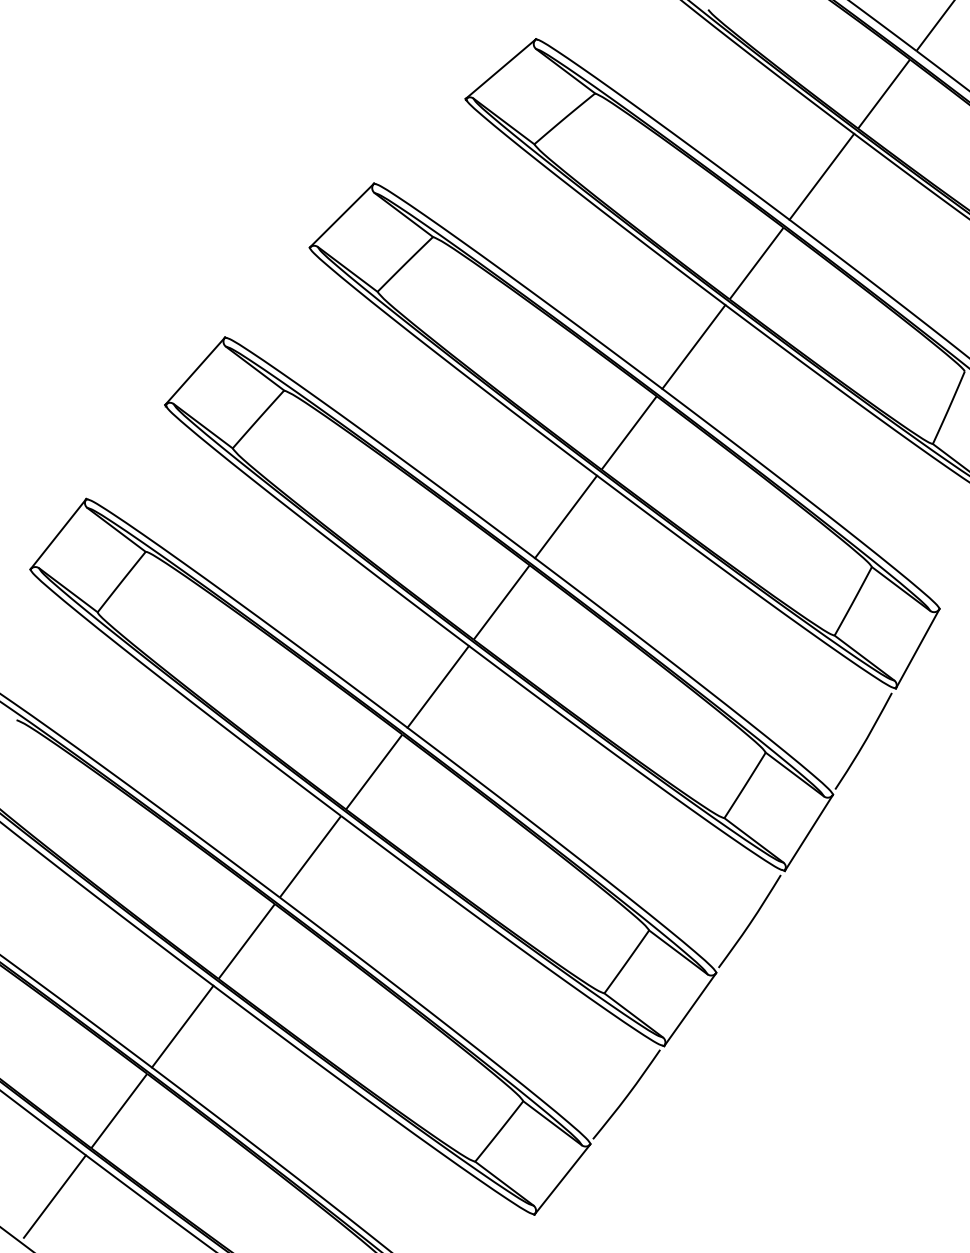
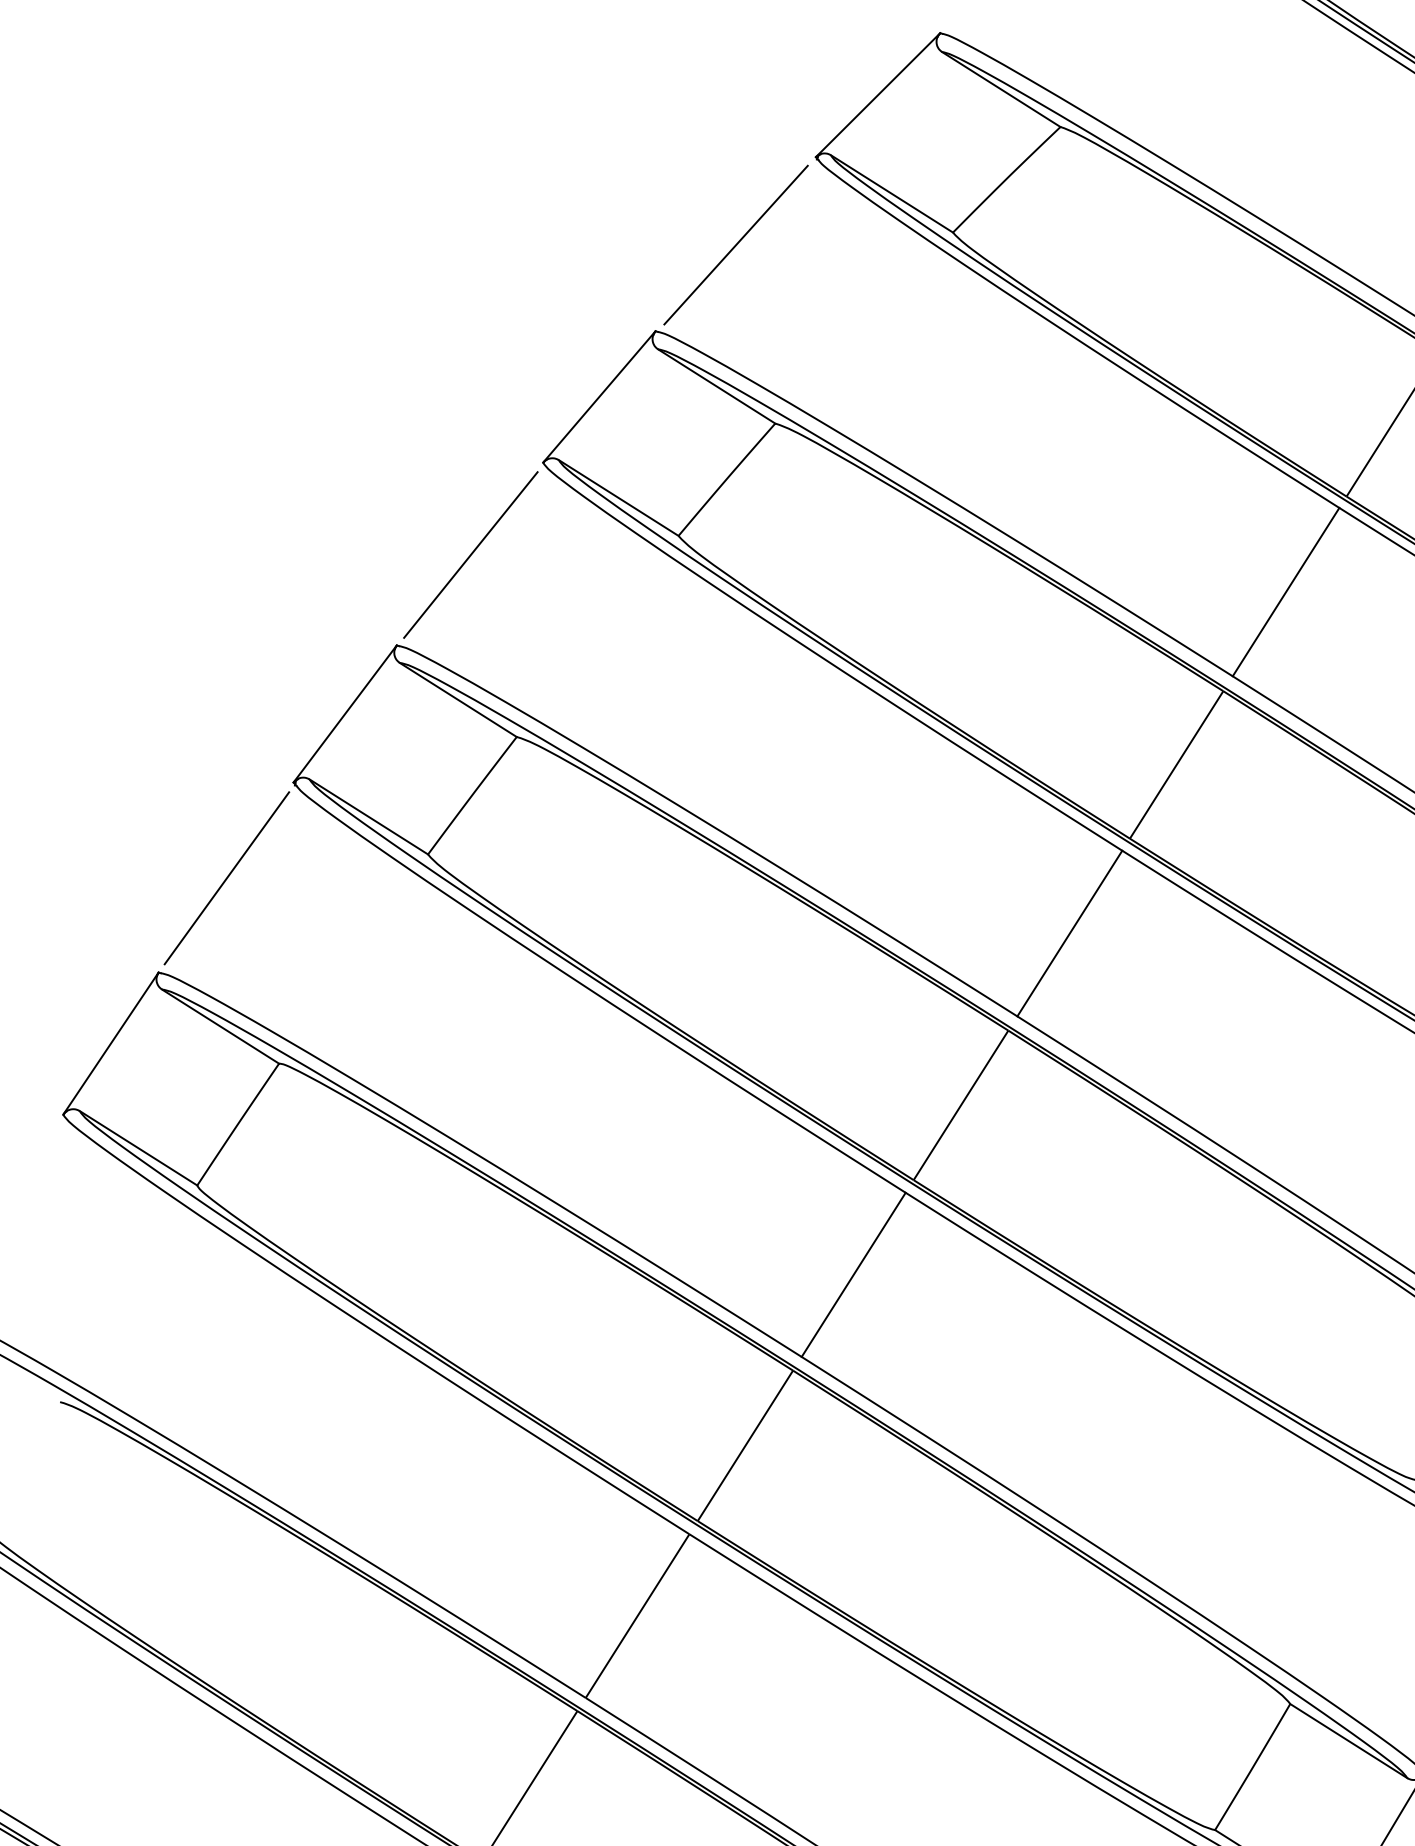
line: (419, 141) -> (735, 244), added
line: (267, 292) -> (470, 553), added
line: (125, 451) -> (225, 876), added

